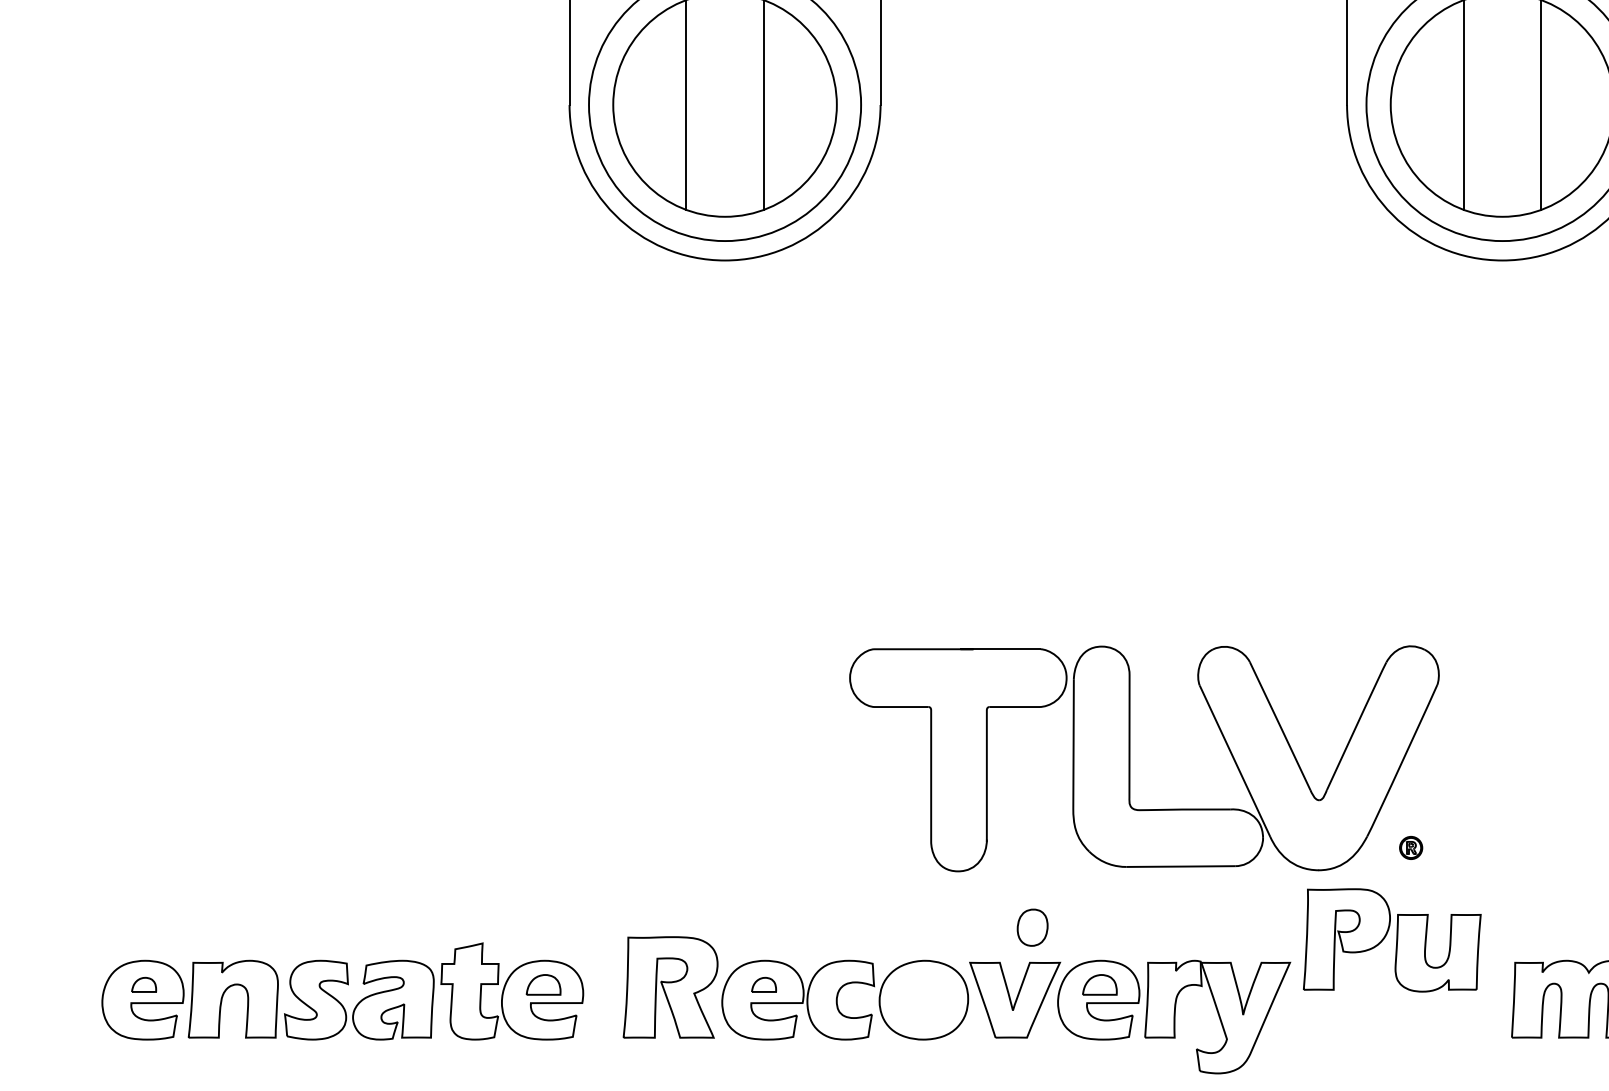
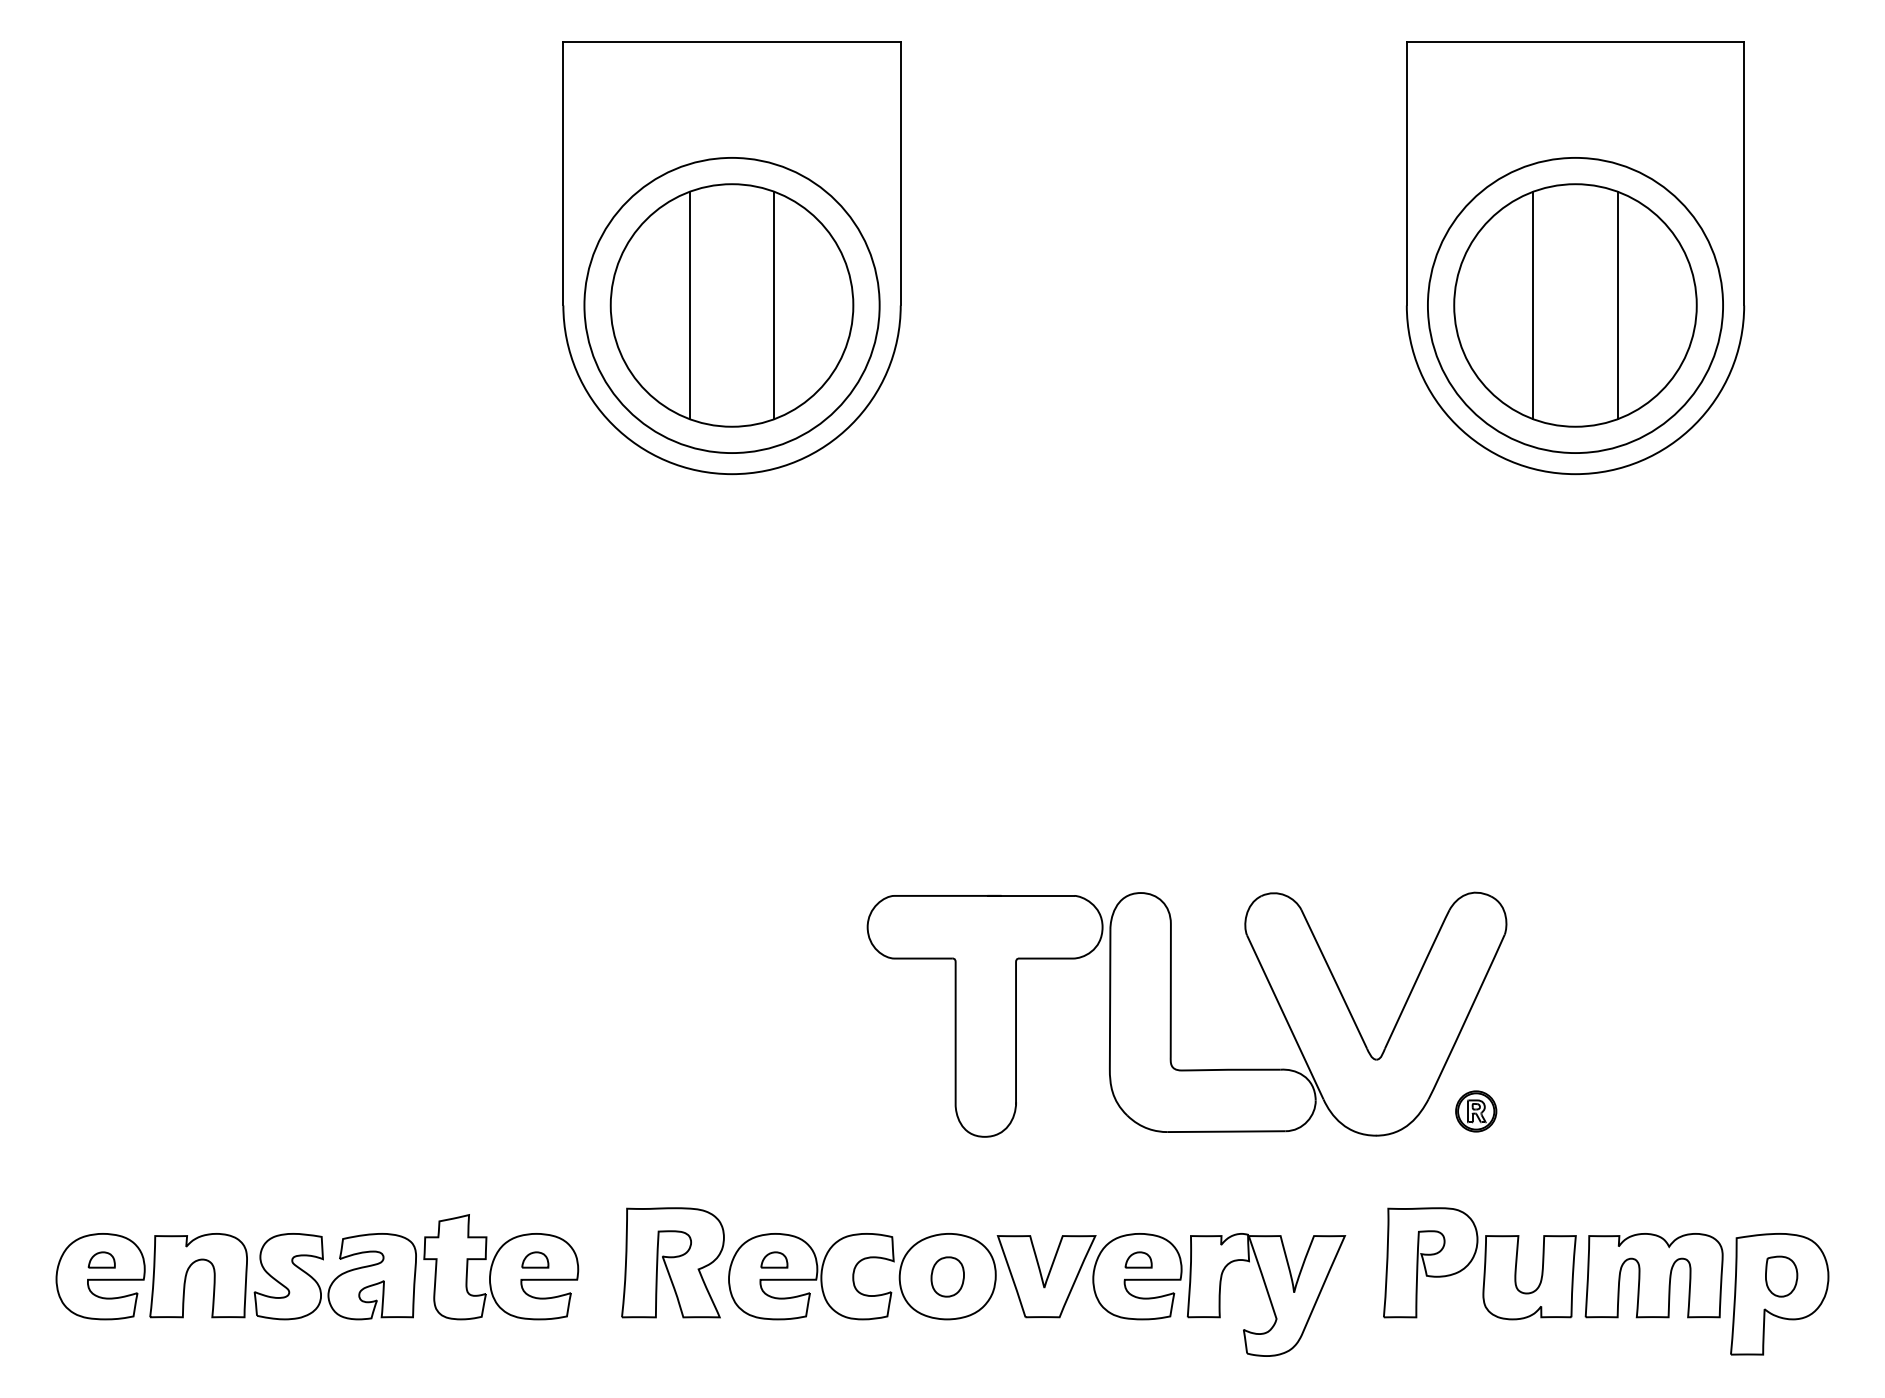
part: (1411, 847) -> (1476, 1111), size x1.67
part: (1032, 927) -> (947, 1276), moved
part: (1391, 940) -> (1479, 1263), moved
part: (543, 984) -> (535, 1259), size x0.71
part: (1099, 984) -> (1138, 1259), size x0.71

